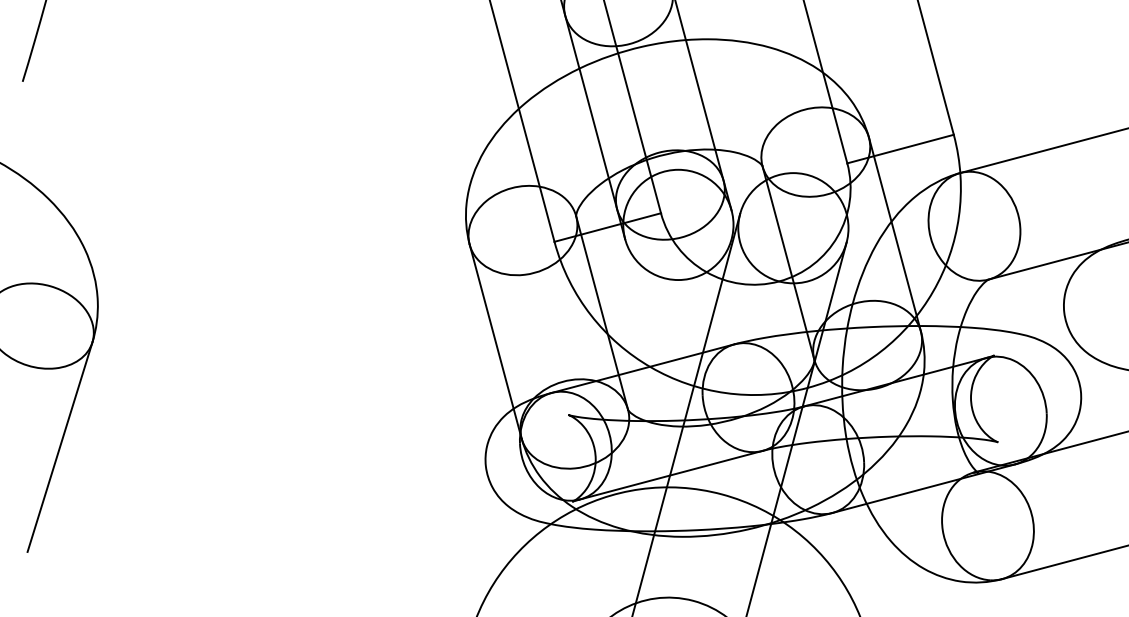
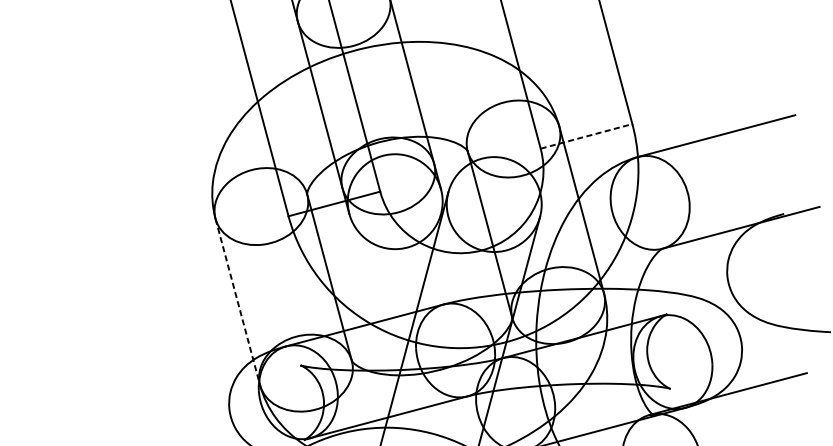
line: (901, 148) -> (587, 135), solid -> dashed
line: (495, 342) -> (237, 302), solid -> dashed

